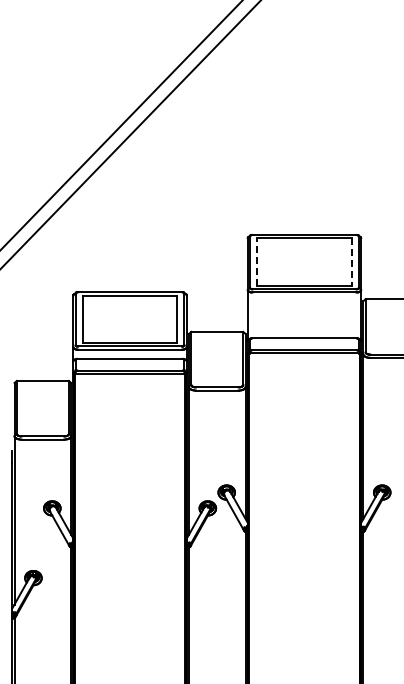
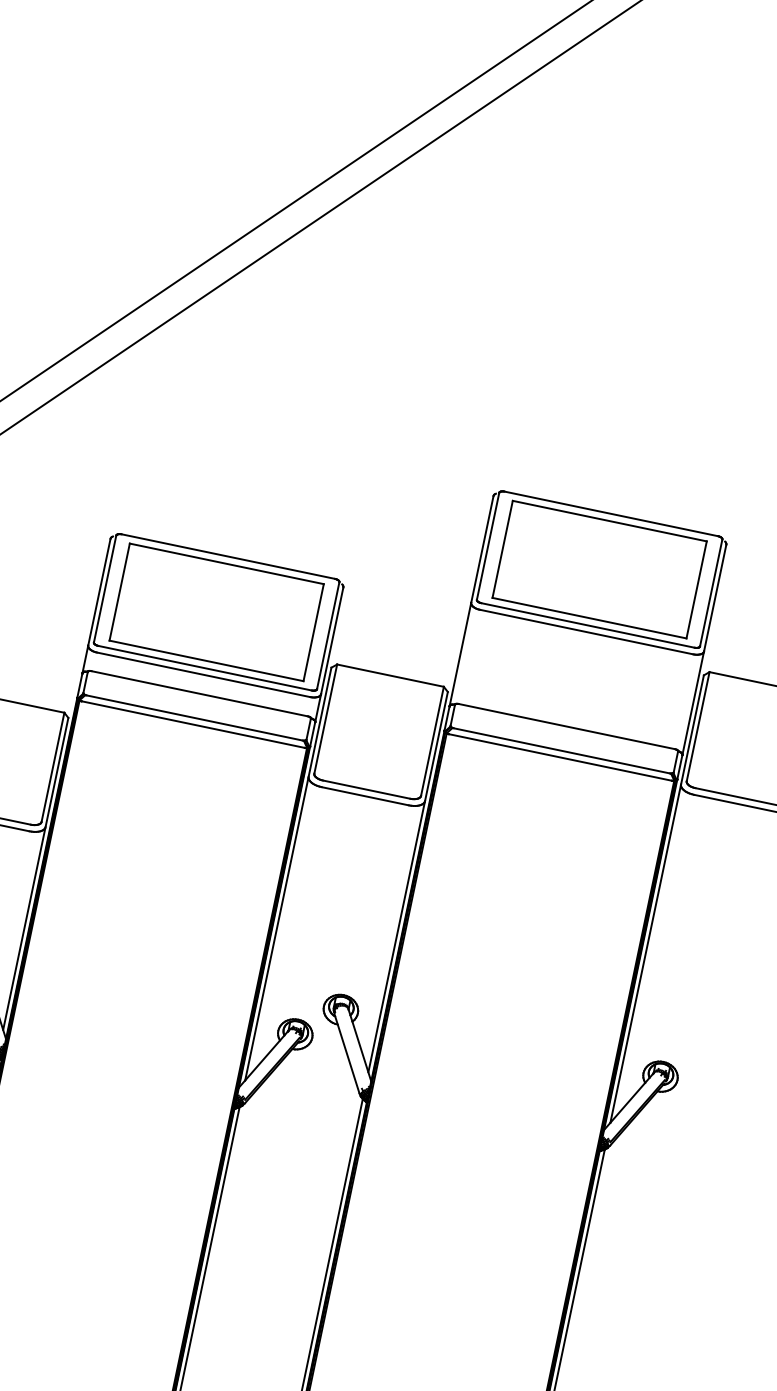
line: (257, 262) -> (502, 550), dashed -> solid
line: (351, 262) -> (696, 590), dashed -> solid

